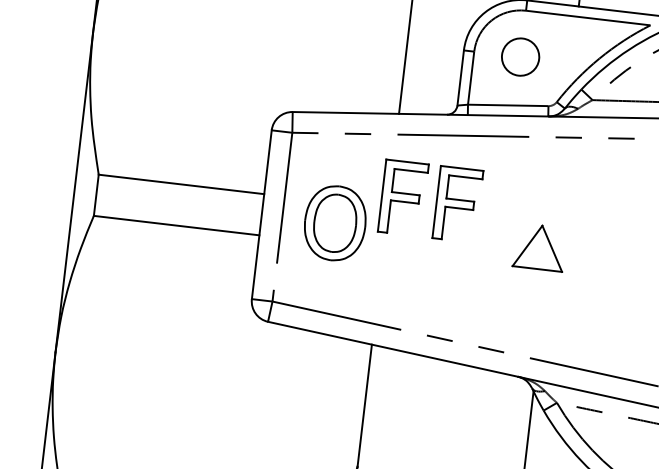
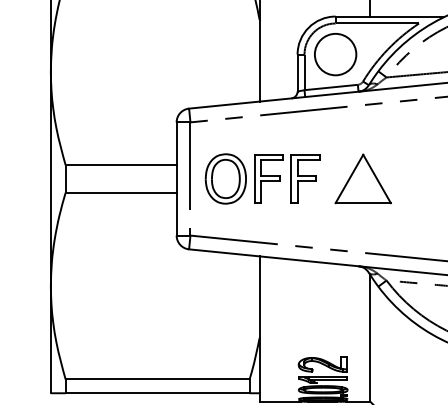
circle: (520, 56) -> (335, 54), size x1.67
part: (431, 200) -> (287, 178), moved
part: (538, 246) -> (362, 178), size x1.67

